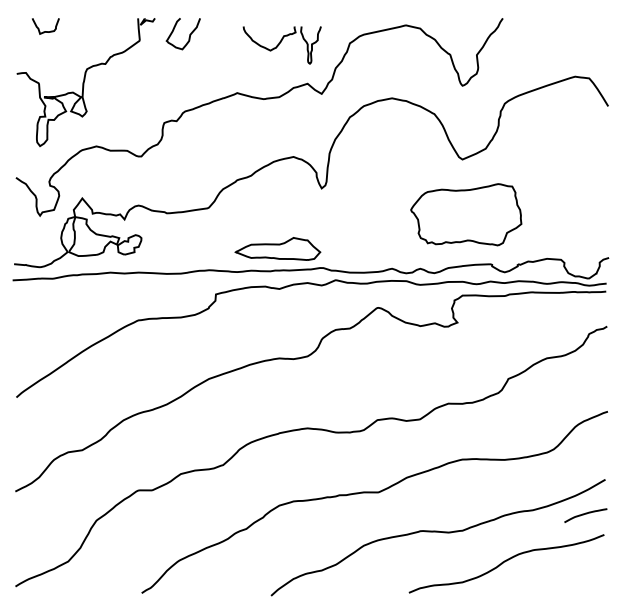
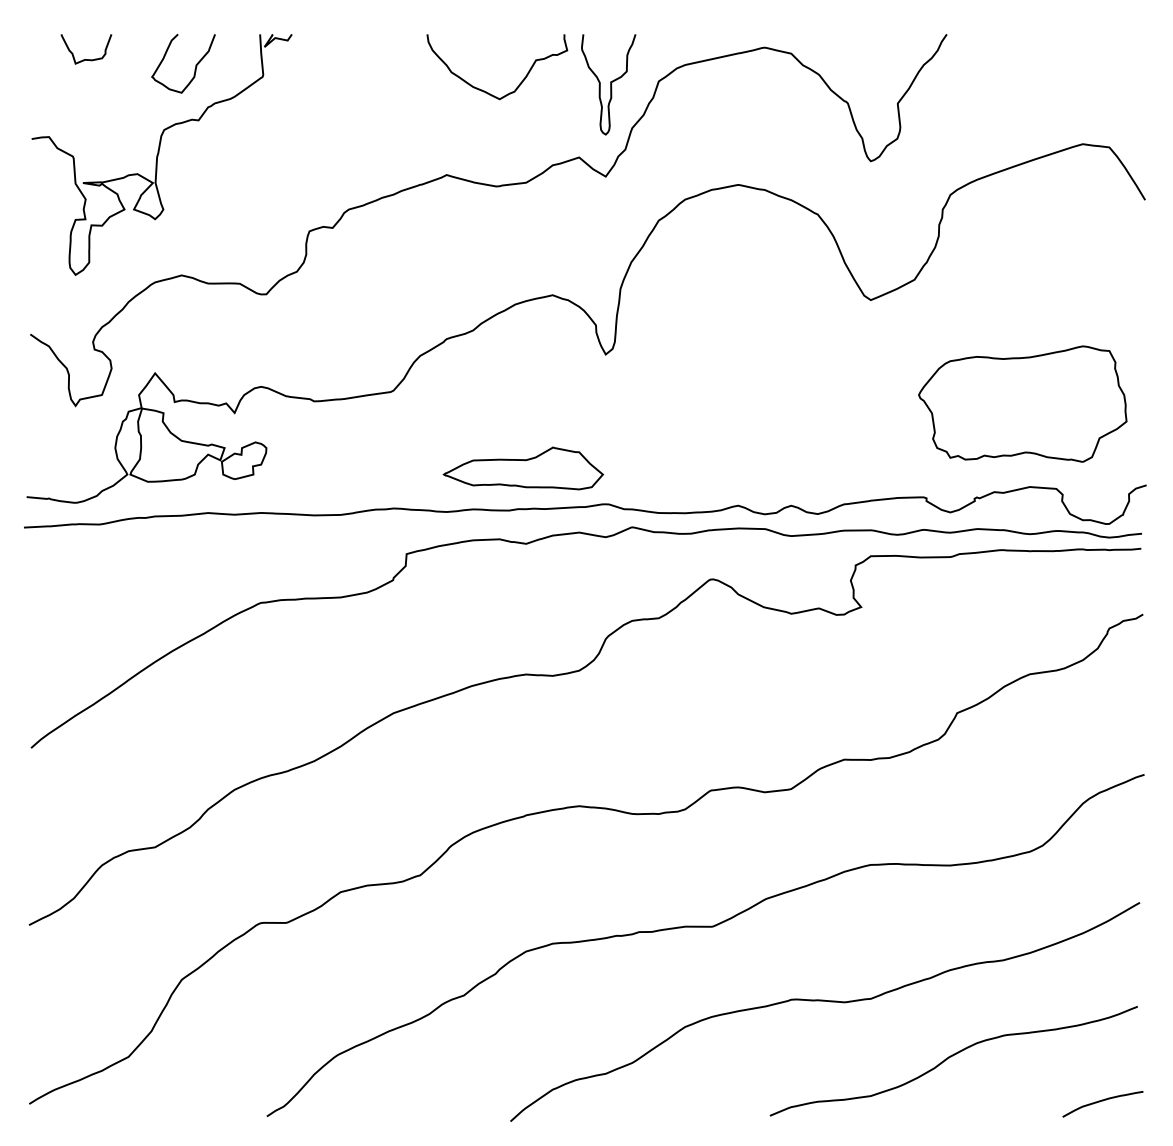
curve: (188, 37) -> (193, 70), moved
part: (282, 45) -> (531, 85), size x1.43
part: (466, 214) -> (1023, 403), moved
curve: (585, 514) -> (1102, 1101), moved

